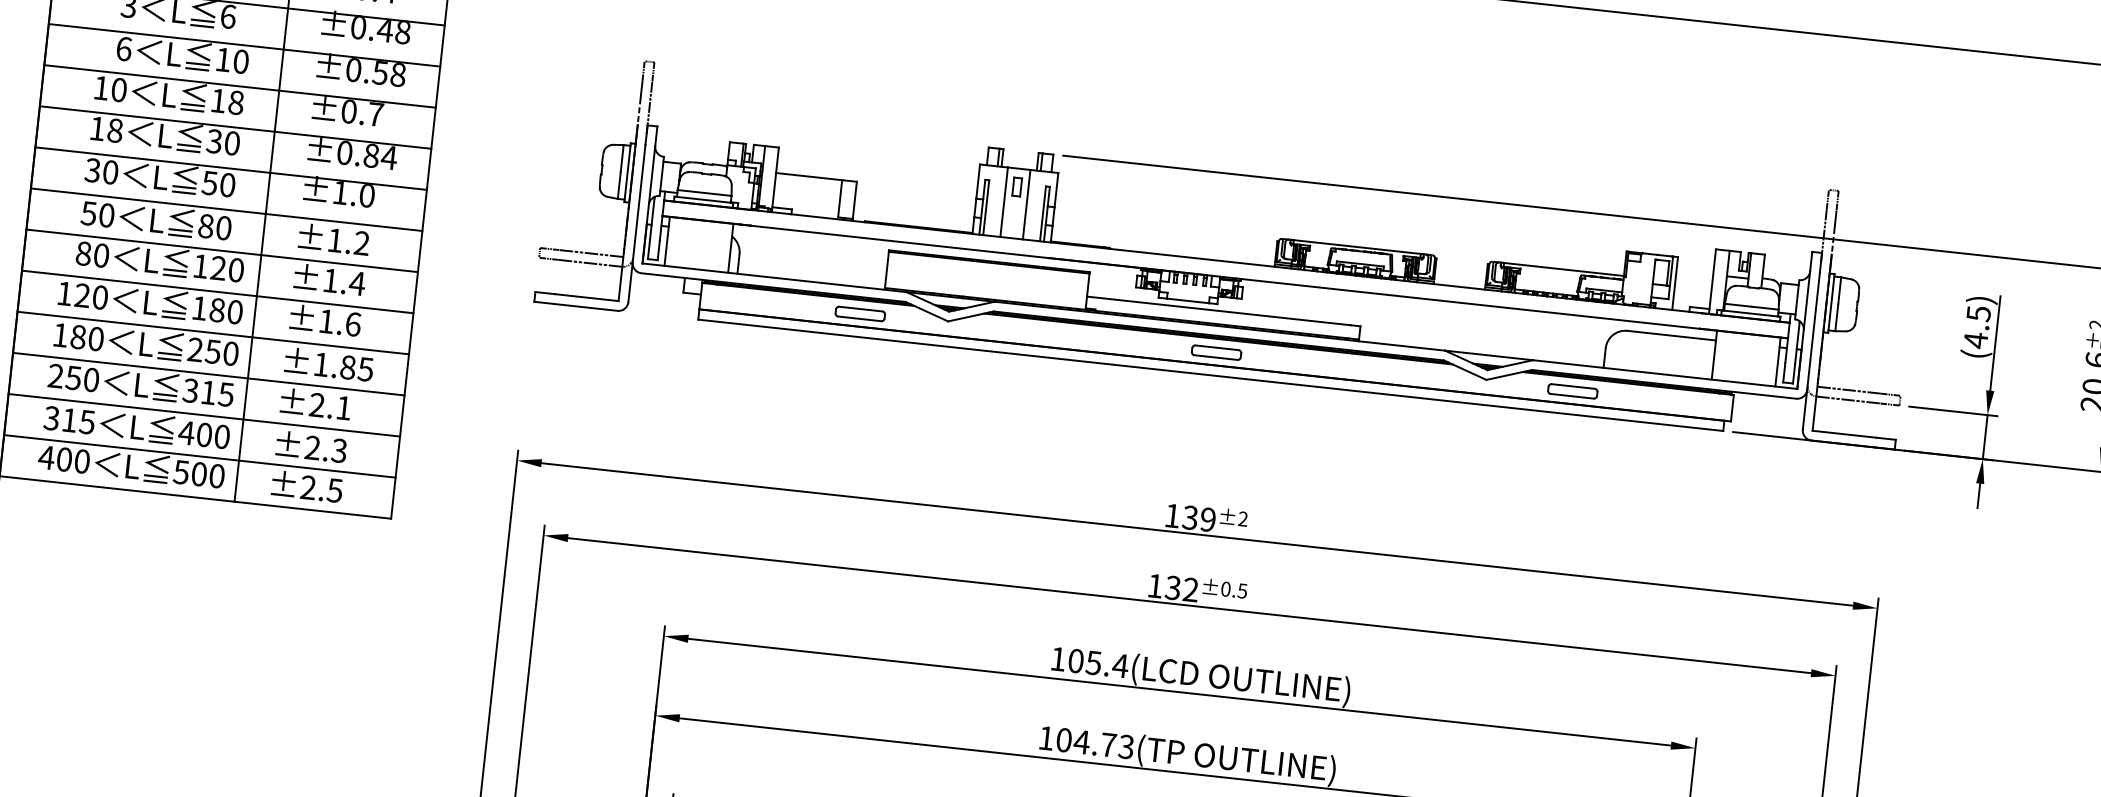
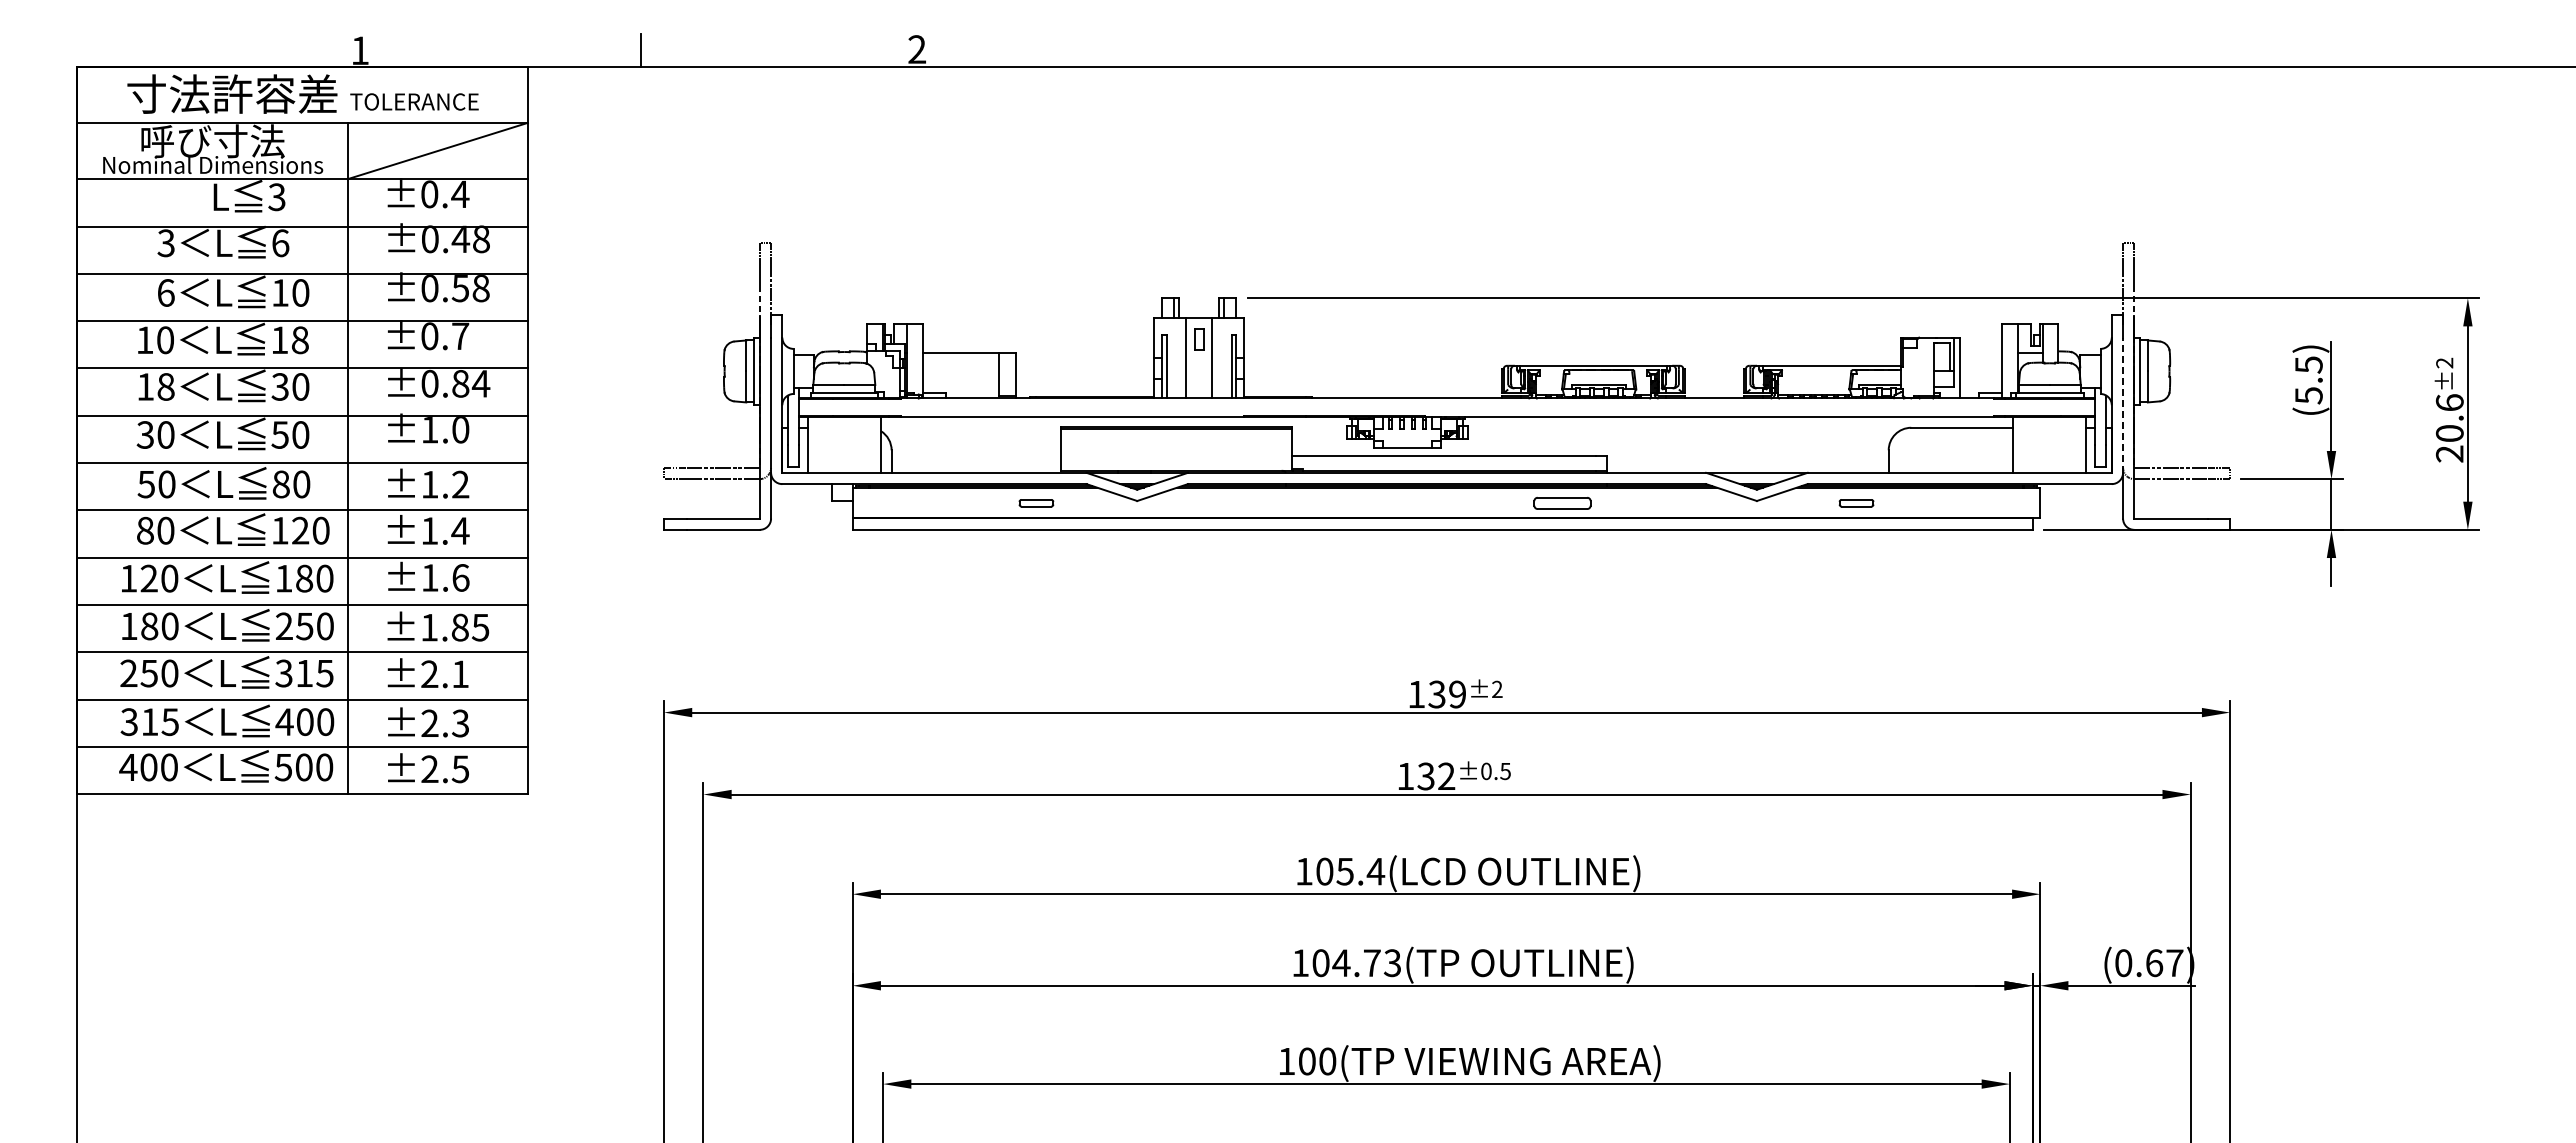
part: (860, 313) -> (1036, 502), size x0.6
line: (1813, 331) -> (2123, 405), solid -> dashed
text: (1975, 340) -> (2308, 395), (4.5) -> (5.5)
part: (1216, 352) -> (1562, 503), moved
part: (1572, 390) -> (1856, 502), size x0.6

